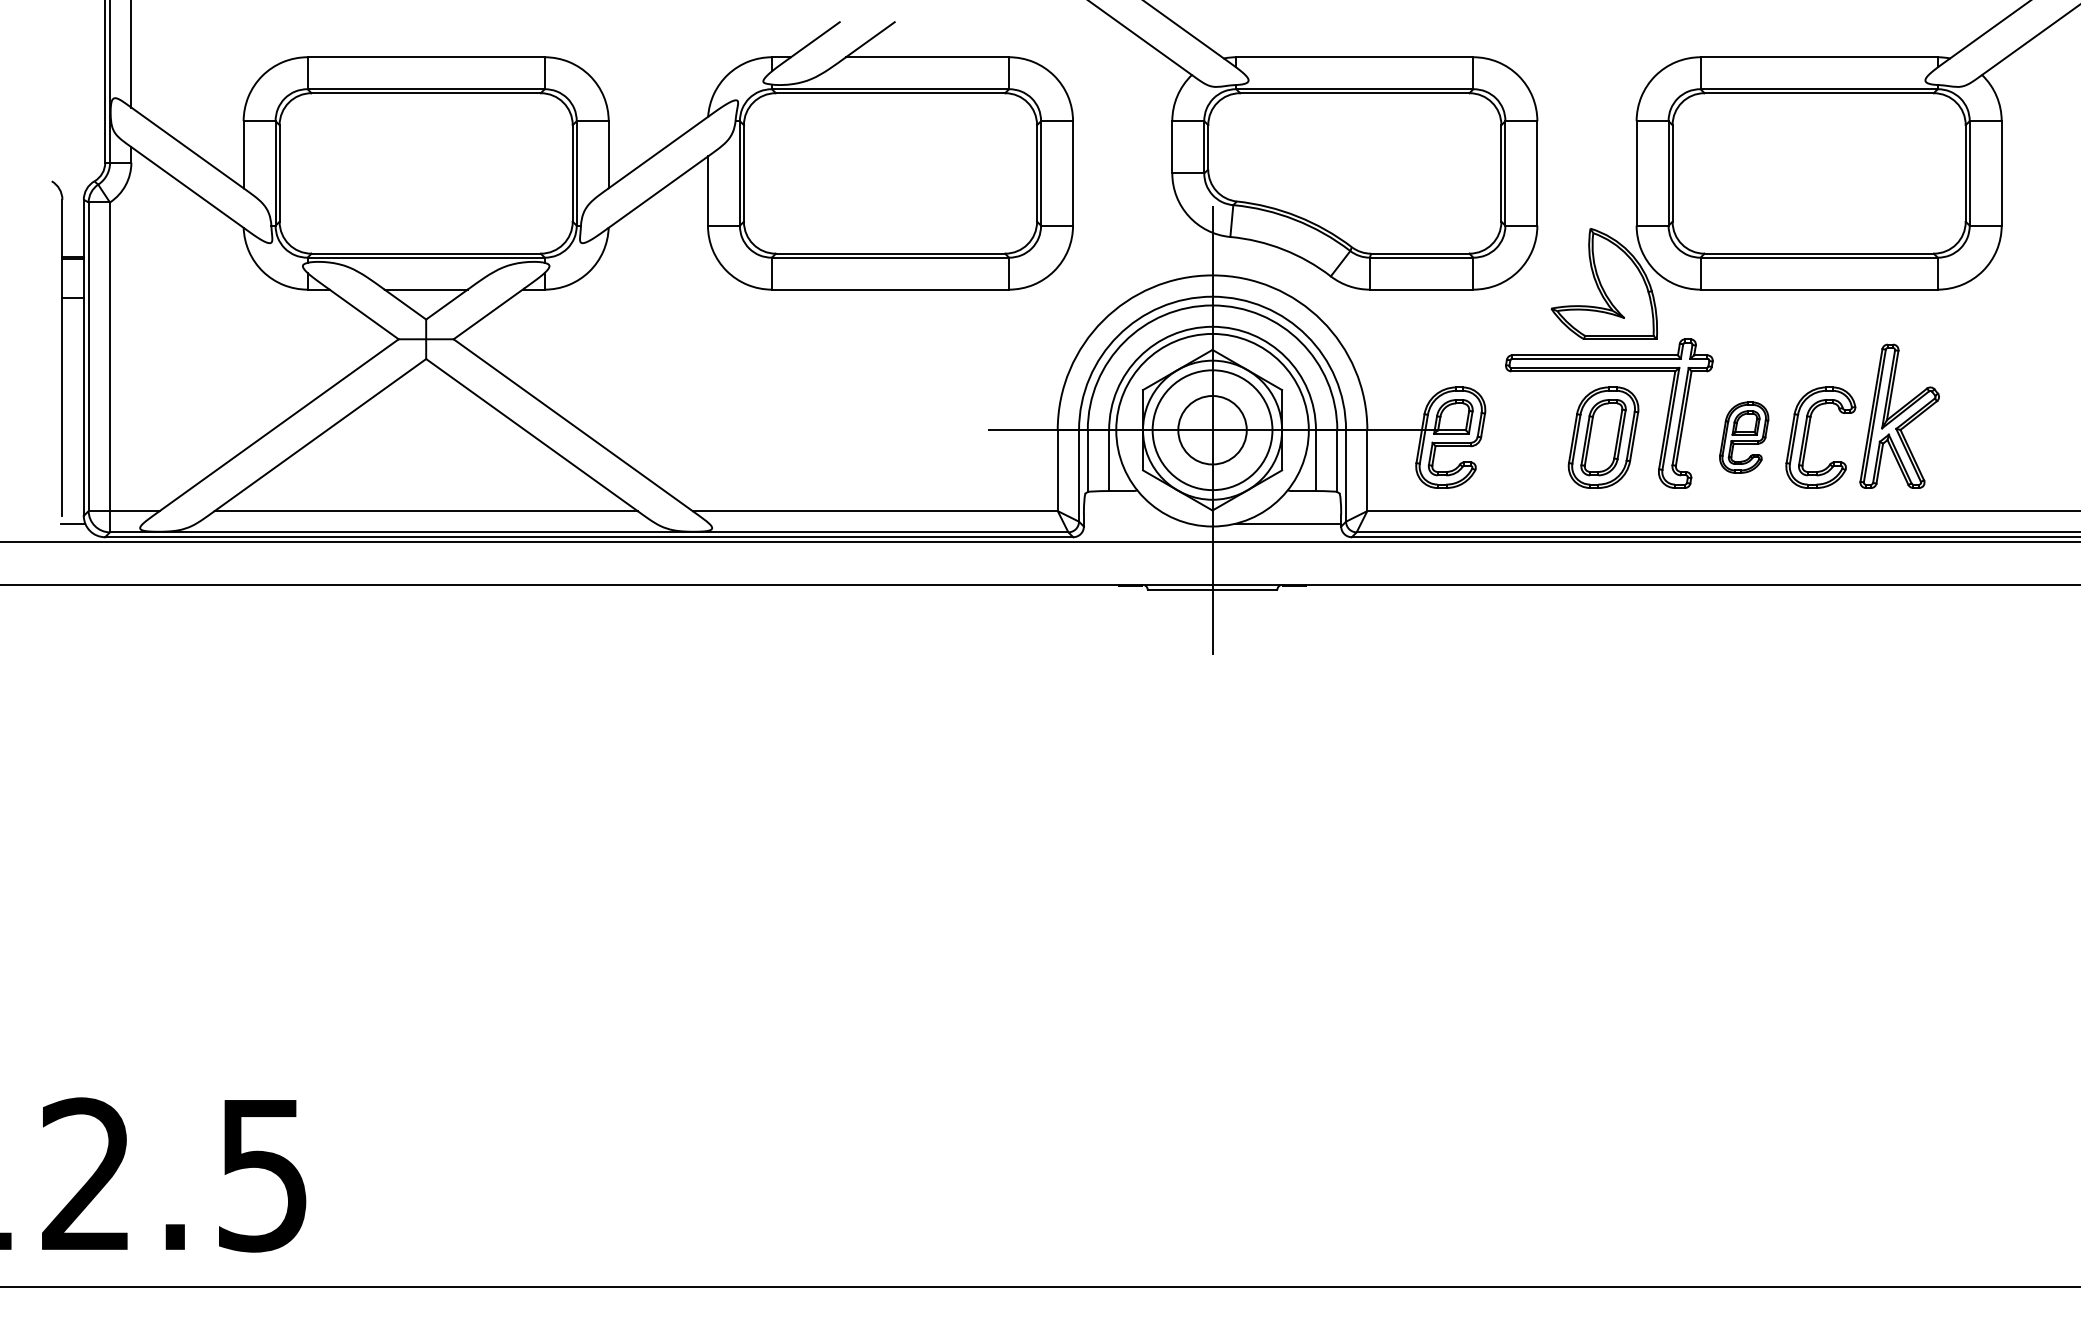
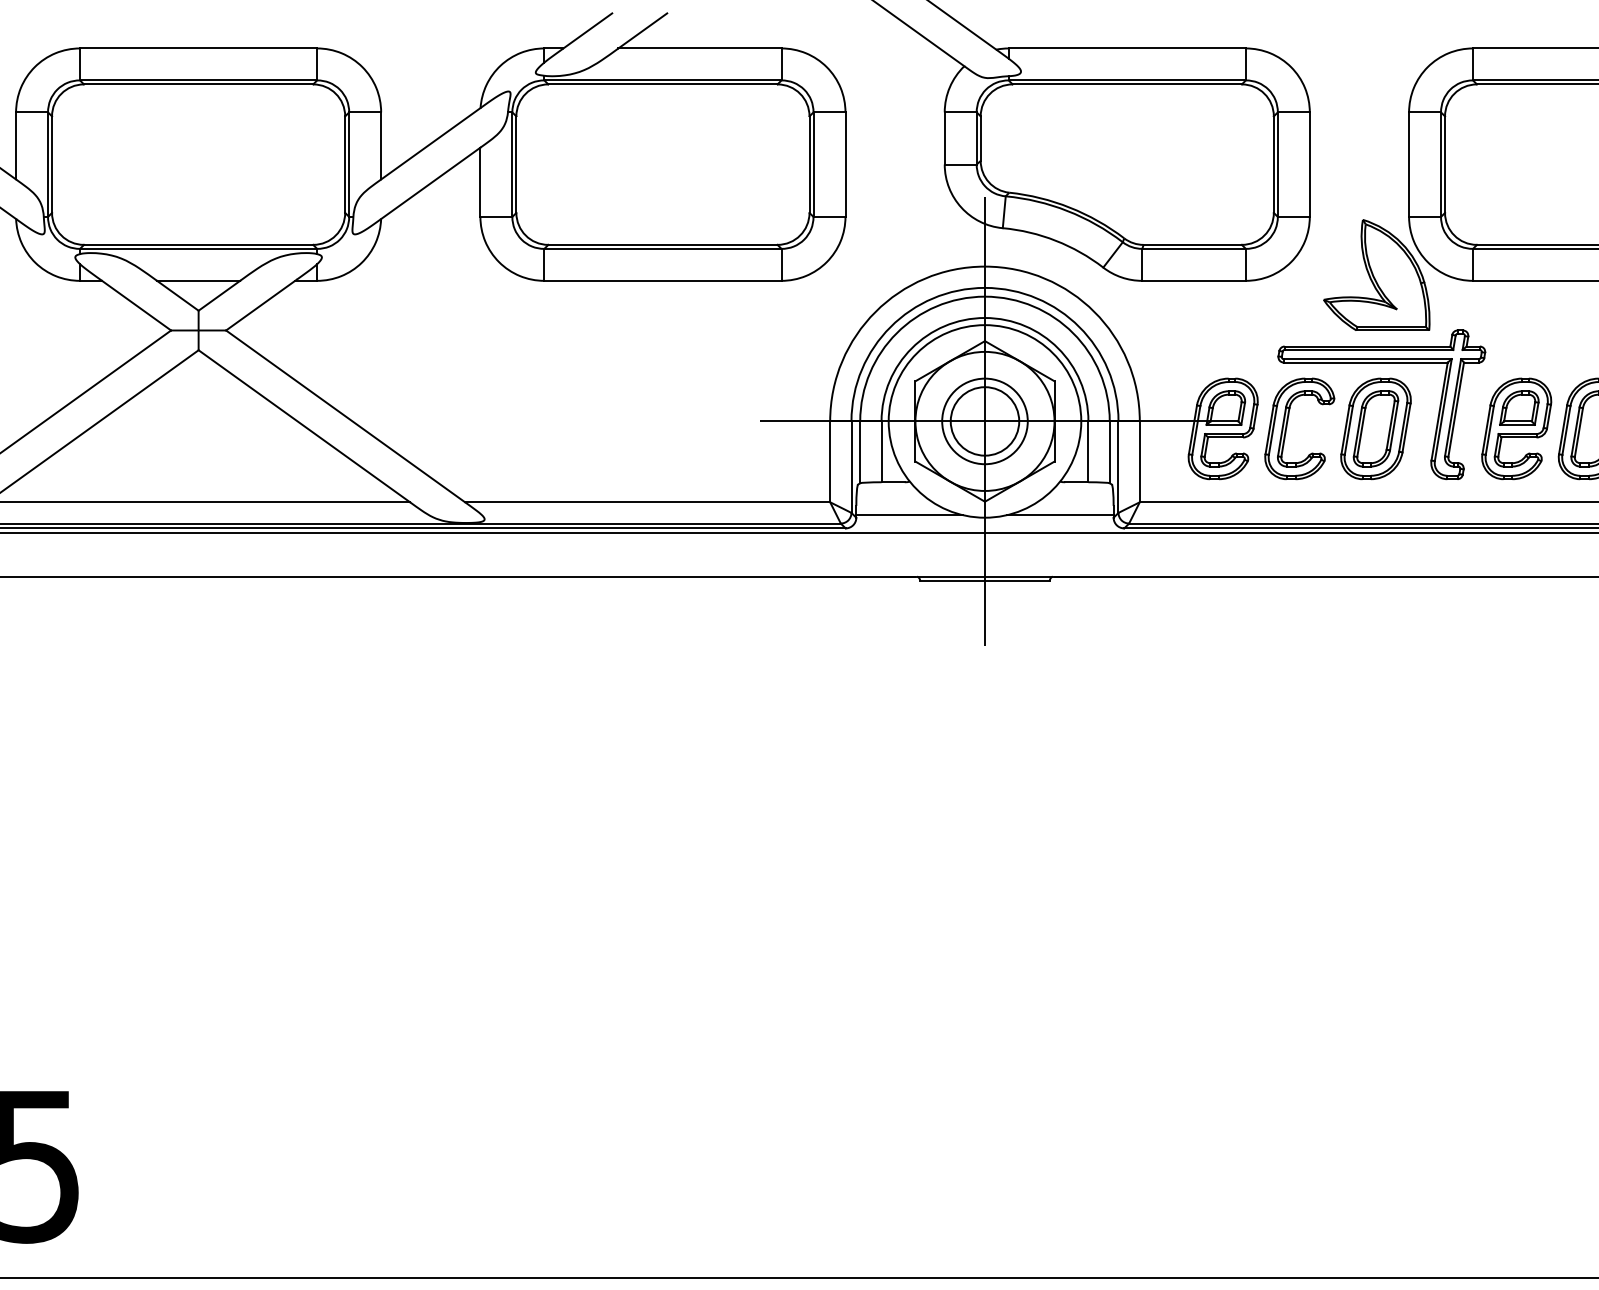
circle: (1212, 430) -> (984, 421), size x0.71
part: (1515, 433) -> (1287, 424), added
part: (1743, 437) -> (1515, 428), size x1.43
line: (1136, 523) -> (908, 514), added

